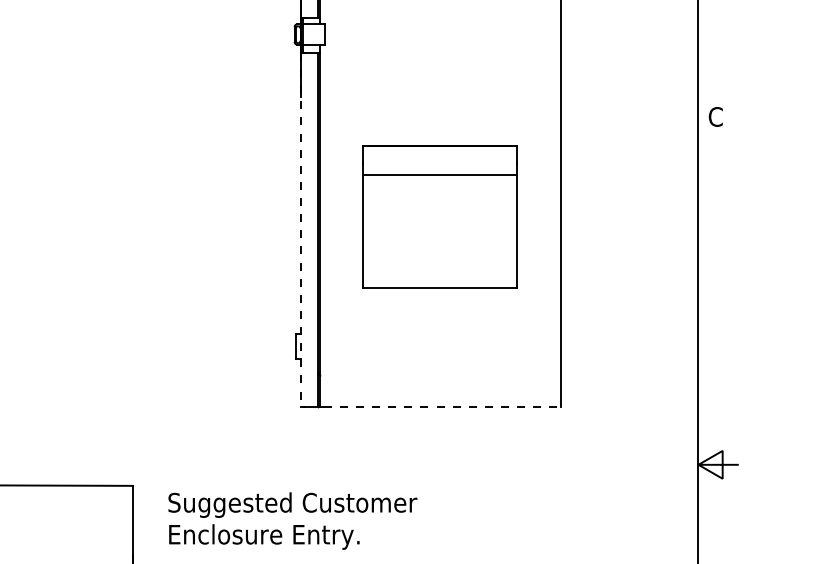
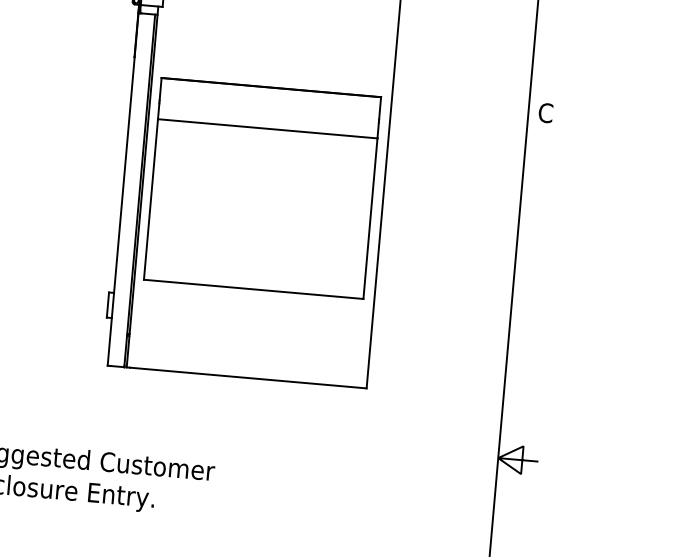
part: (439, 216) -> (261, 188), size x1.43
line: (301, 229) -> (123, 189), dashed -> solid
line: (442, 406) -> (248, 377), dashed -> solid

